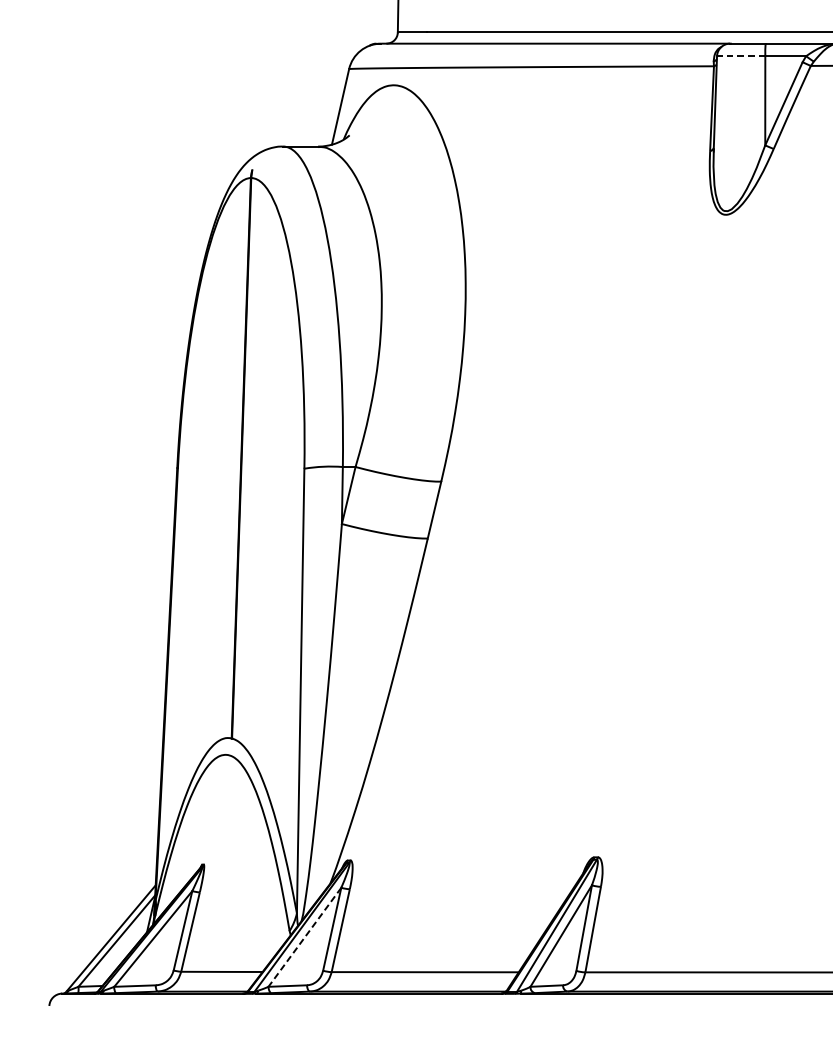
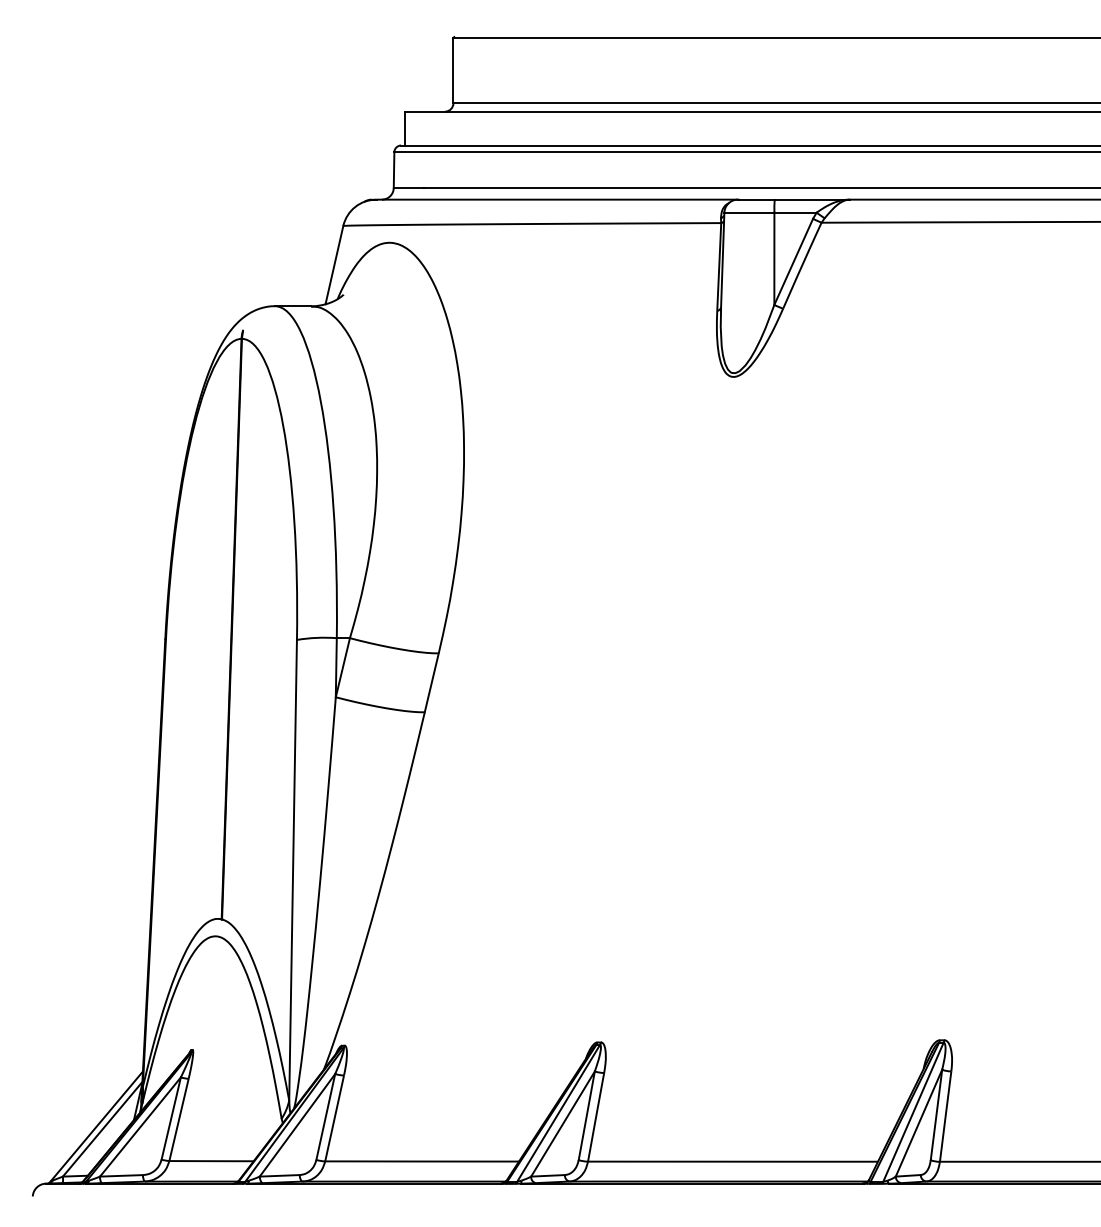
line: (740, 56) -> (748, 212), dashed -> solid
line: (304, 937) -> (297, 1125), dashed -> solid

